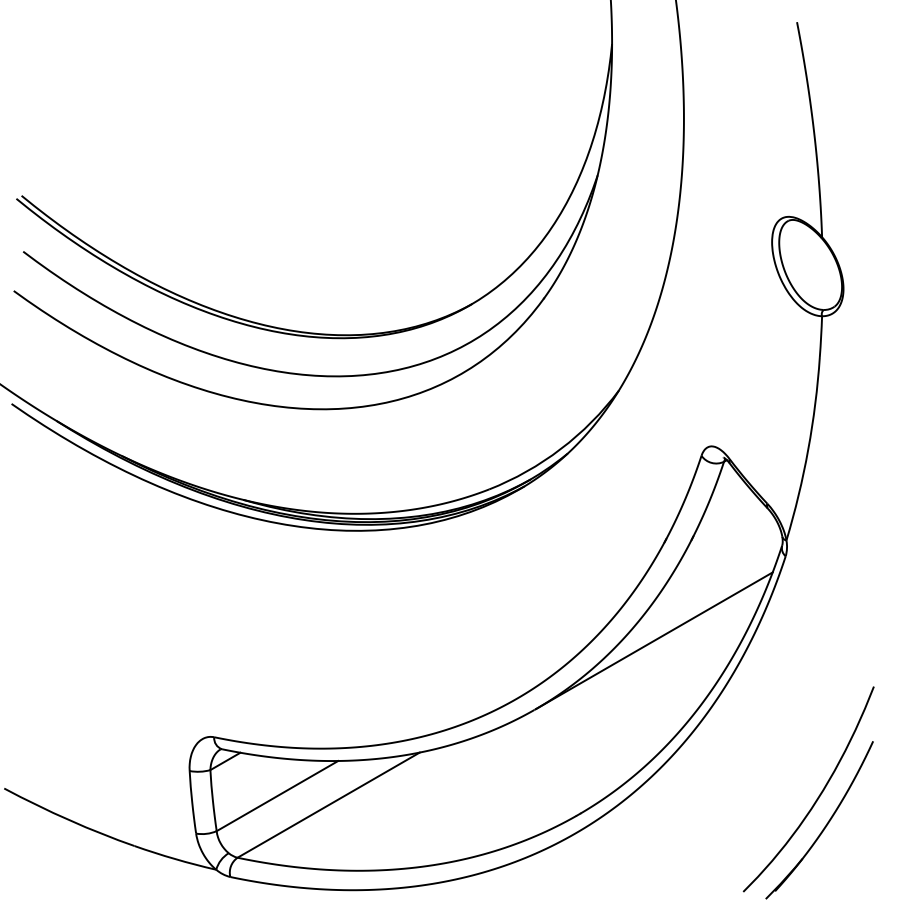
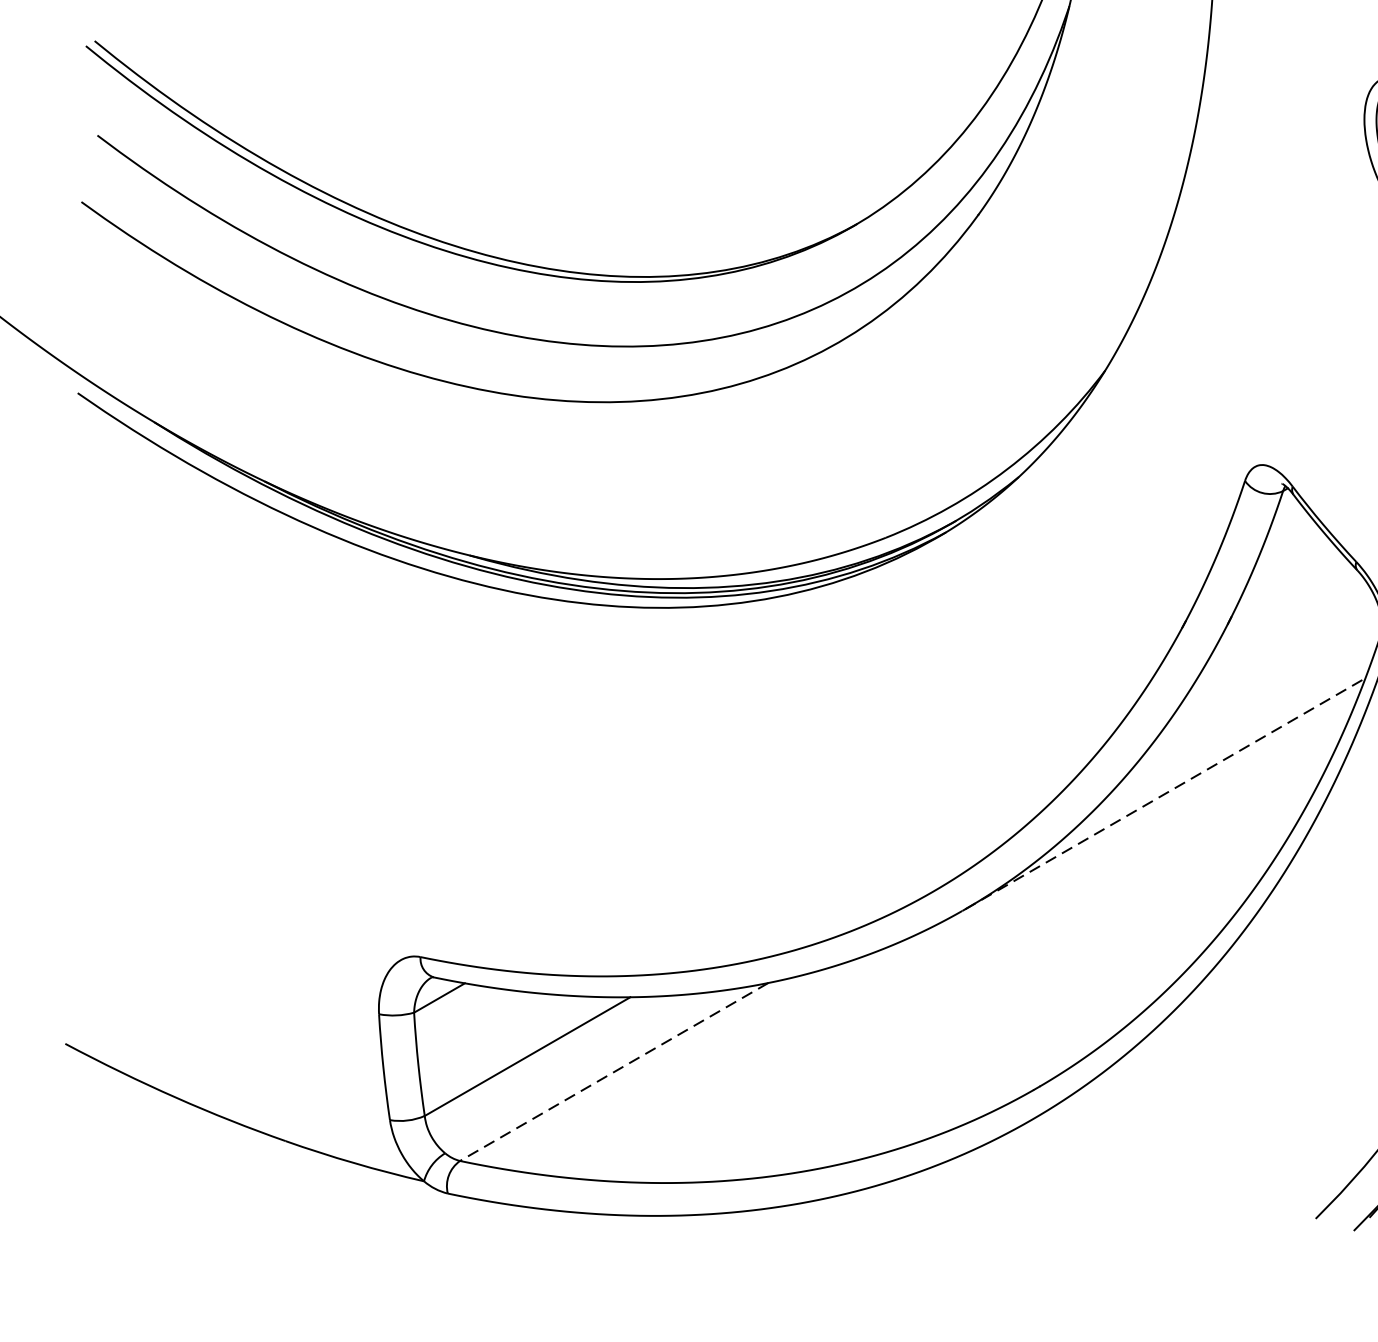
line: (654, 640) -> (1165, 793), solid -> dashed
line: (328, 805) -> (613, 1072), solid -> dashed

